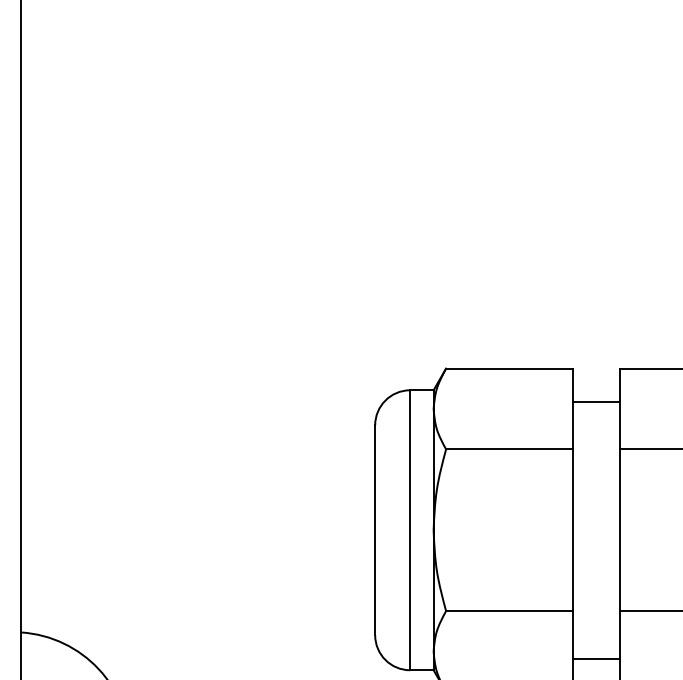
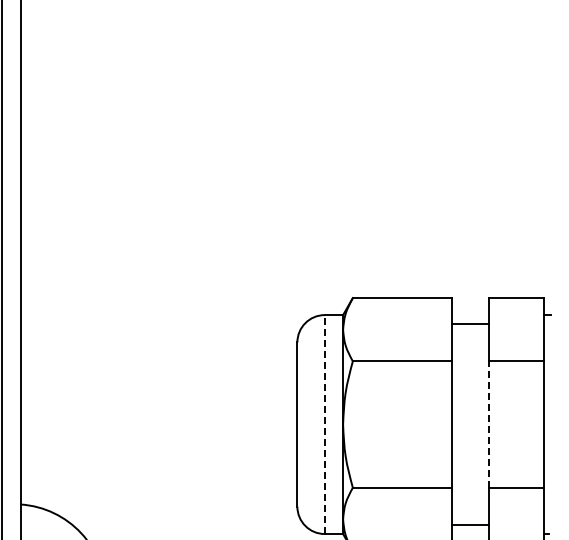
line: (409, 530) -> (324, 424), solid -> dashed
line: (619, 530) -> (488, 424), solid -> dashed

